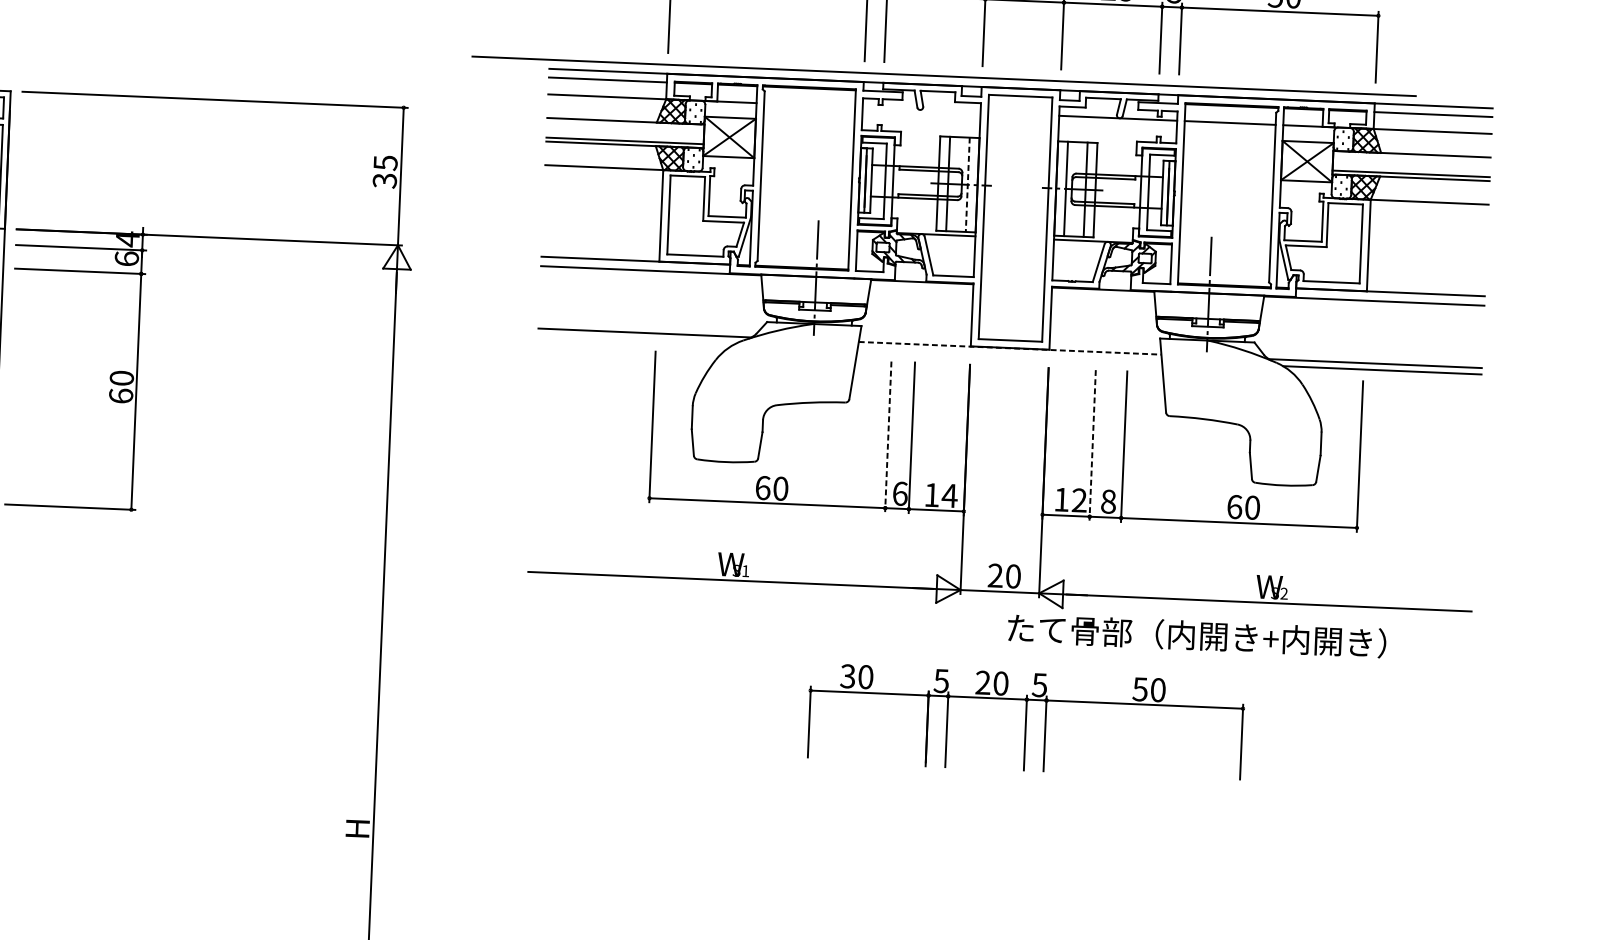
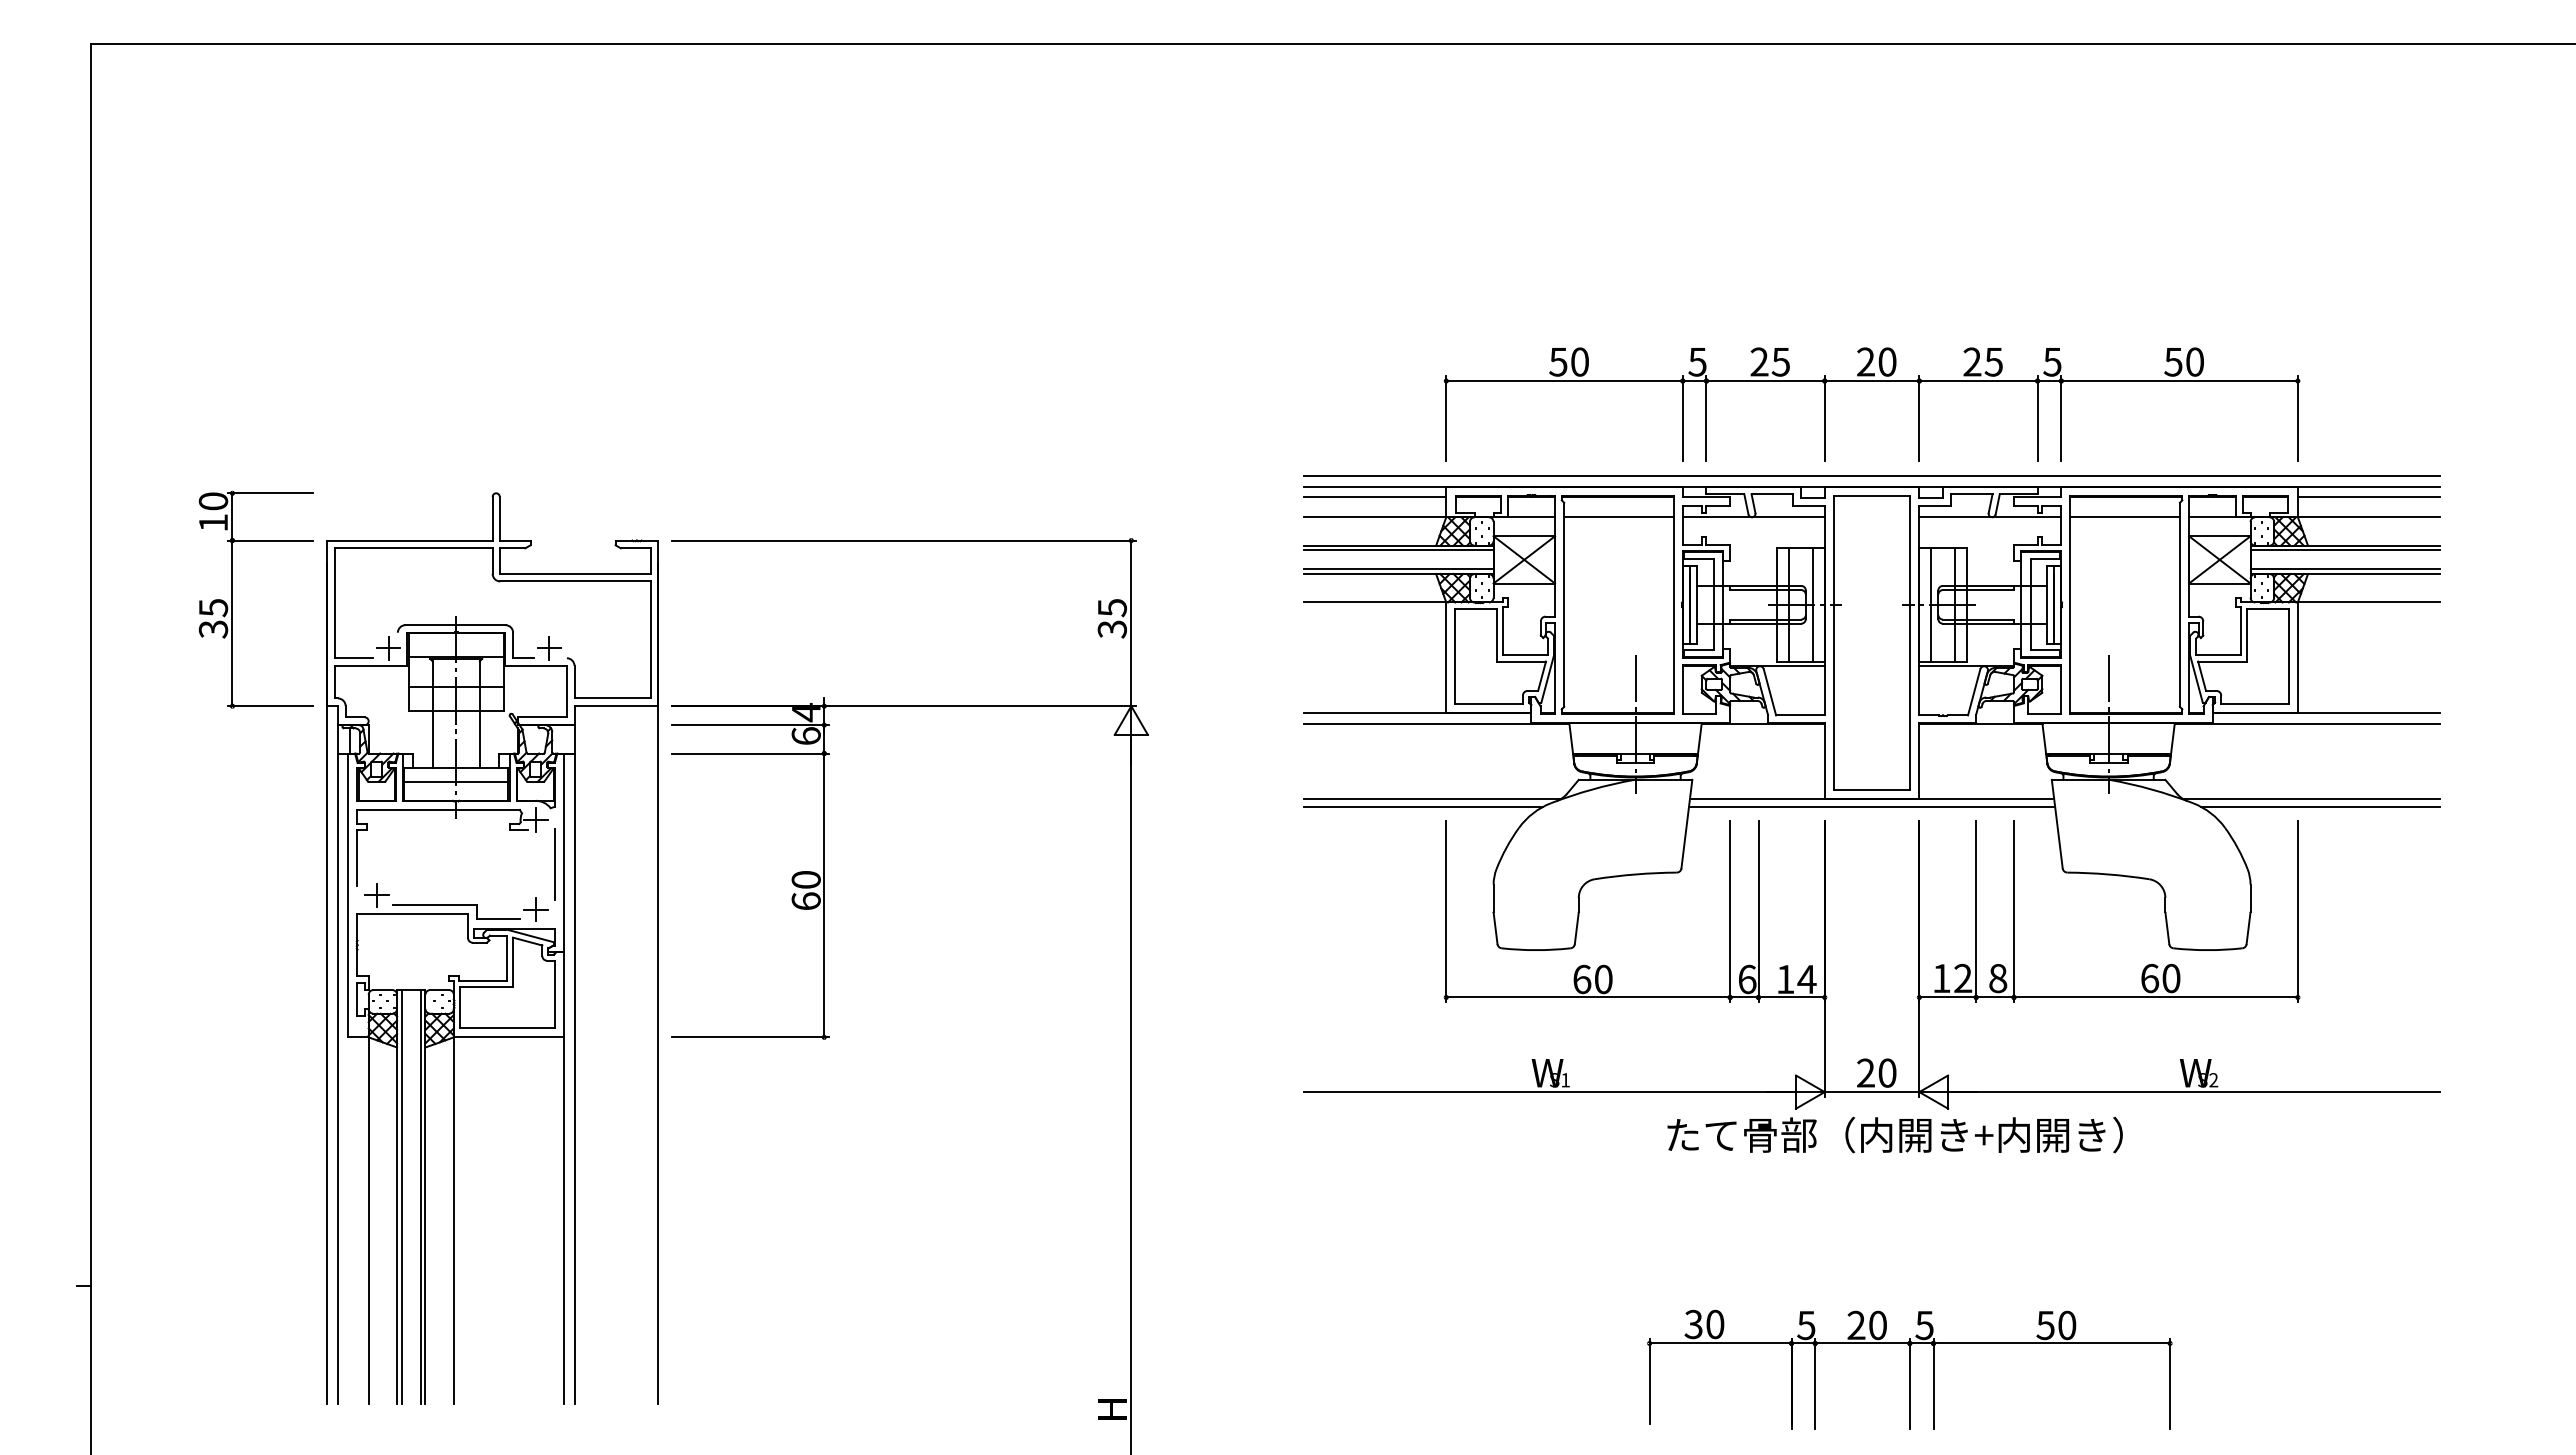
line: (943, 76) -> (1871, 475), moved
line: (809, 105) -> (1618, 517), added
line: (921, 110) -> (1753, 517), added
line: (625, 125) -> (1398, 550), added
line: (1411, 158) -> (2344, 550), added
line: (967, 184) -> (1812, 604), dashed -> solid
line: (637, 338) -> (1423, 806), added
line: (1010, 348) -> (1872, 799), dashed -> solid
line: (1010, 354) -> (1872, 806), added
line: (888, 436) -> (1730, 911), dashed -> solid
line: (1092, 445) -> (1976, 911), dashed -> solid
text: (1196, 635) -> (1894, 1134), moved
part: (1025, 721) -> (1909, 1369), moved

